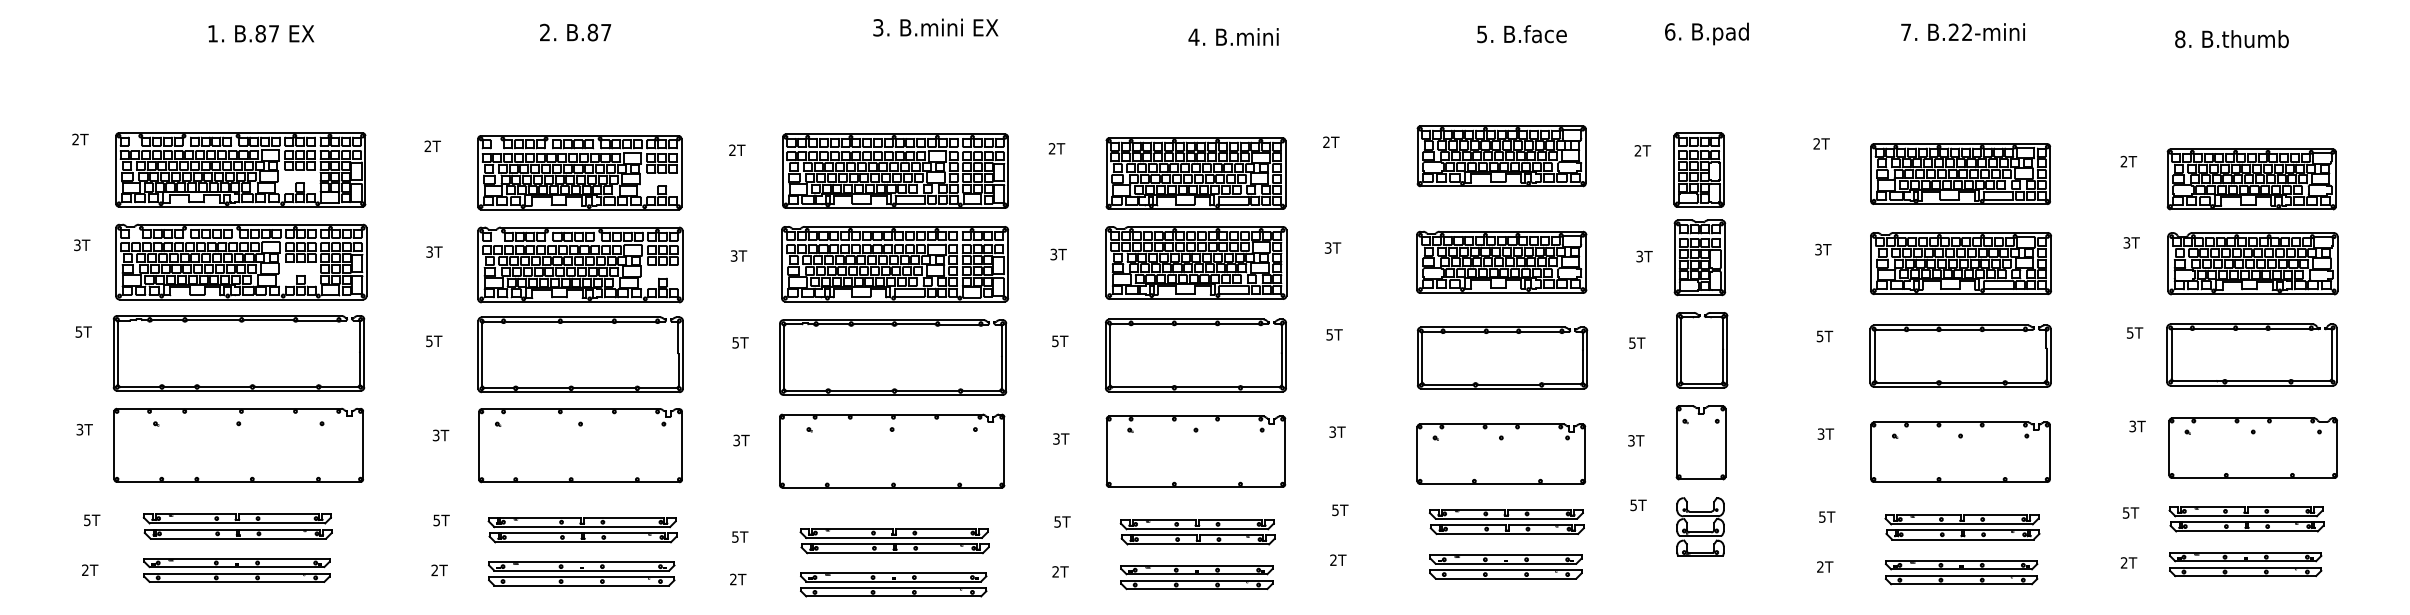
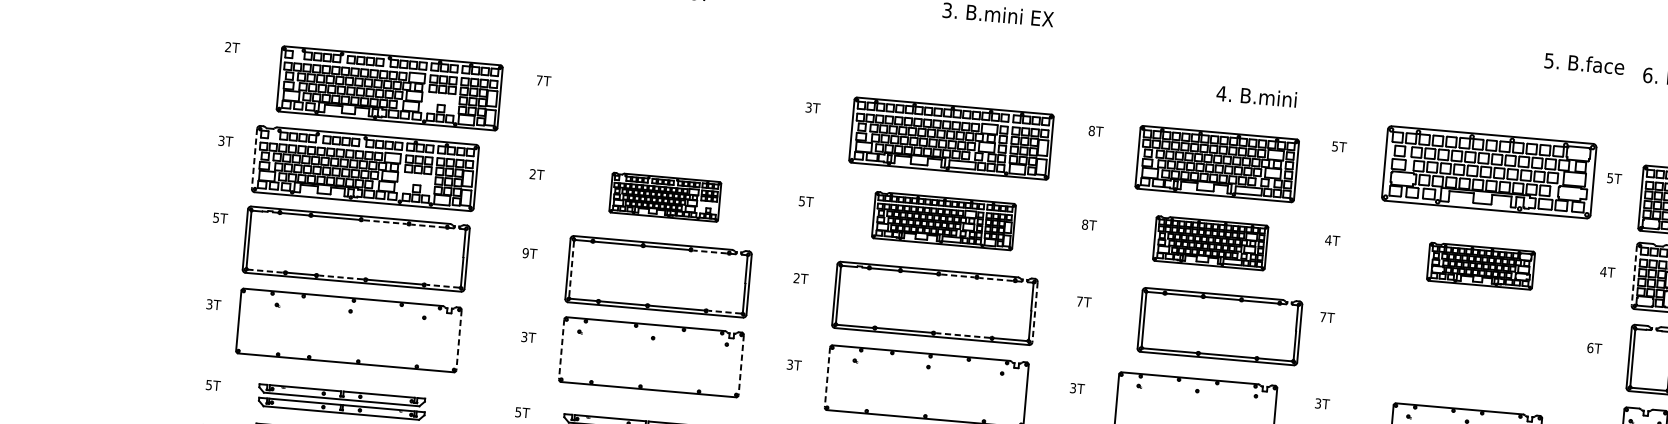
text: (1521, 34) -> (1584, 64), moved
text: (1233, 36) -> (1256, 96), moved
text: (1326, 142) -> (1335, 146), 2T -> 5T
text: (427, 145) -> (539, 79), 2T -> 7T
text: (1051, 148) -> (1091, 130), 2T -> 8T
text: (732, 150) -> (808, 107), 2T -> 3T
text: (1637, 150) -> (1609, 177), 2T -> 5T
part: (1501, 156) -> (1488, 172), size x1.4
part: (240, 169) -> (389, 88), moved
part: (579, 172) -> (671, 115), removed
text: (1327, 247) -> (1327, 239), 3T -> 4T
text: (429, 252) -> (532, 174), 3T -> 2T
text: (1053, 254) -> (1084, 224), 3T -> 8T
text: (734, 255) -> (802, 200), 3T -> 5T
text: (1639, 256) -> (1603, 271), 3T -> 4T
line: (1674, 257) -> (1634, 275), solid -> dashed
part: (1501, 261) -> (1480, 265), size x0.7
line: (116, 262) -> (254, 159), solid -> dashed
part: (1196, 262) -> (1210, 242), size x0.7
part: (580, 264) -> (665, 196), size x0.6
part: (895, 264) -> (944, 221), size x0.7
line: (269, 320) -> (385, 222), solid -> dashed
line: (317, 320) -> (428, 226), solid -> dashed
line: (636, 321) -> (710, 251), solid -> dashed
line: (916, 324) -> (958, 276), solid -> dashed
line: (959, 324) -> (996, 279), solid -> dashed
part: (1195, 324) -> (1221, 299), moved
part: (1502, 332) -> (1476, 328), removed
text: (1329, 334) -> (1322, 316), 5T -> 7T
text: (429, 340) -> (525, 252), 5T -> 9T
text: (1055, 341) -> (1079, 301), 5T -> 7T
text: (735, 342) -> (796, 277), 5T -> 2T
text: (1632, 342) -> (1590, 347), 5T -> 6T
line: (482, 355) -> (571, 269), solid -> dashed
line: (1006, 357) -> (1035, 312), solid -> dashed
line: (138, 386) -> (264, 270), solid -> dashed
line: (224, 386) -> (340, 277), solid -> dashed
line: (339, 386) -> (442, 286), solid -> dashed
line: (658, 387) -> (724, 311), solid -> dashed
line: (927, 390) -> (962, 335), solid -> dashed
line: (363, 445) -> (459, 340), solid -> dashed
line: (479, 445) -> (561, 349), solid -> dashed
line: (682, 445) -> (741, 364), solid -> dashed
line: (779, 451) -> (827, 377), solid -> dashed

